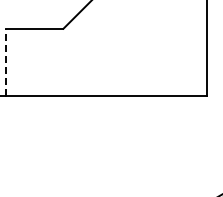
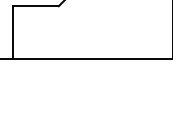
line: (6, 62) -> (13, 32), dashed -> solid

